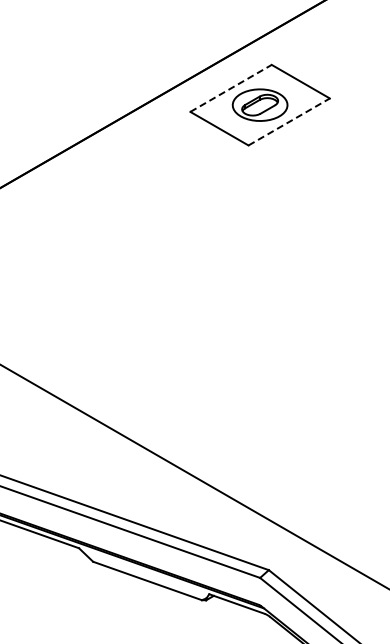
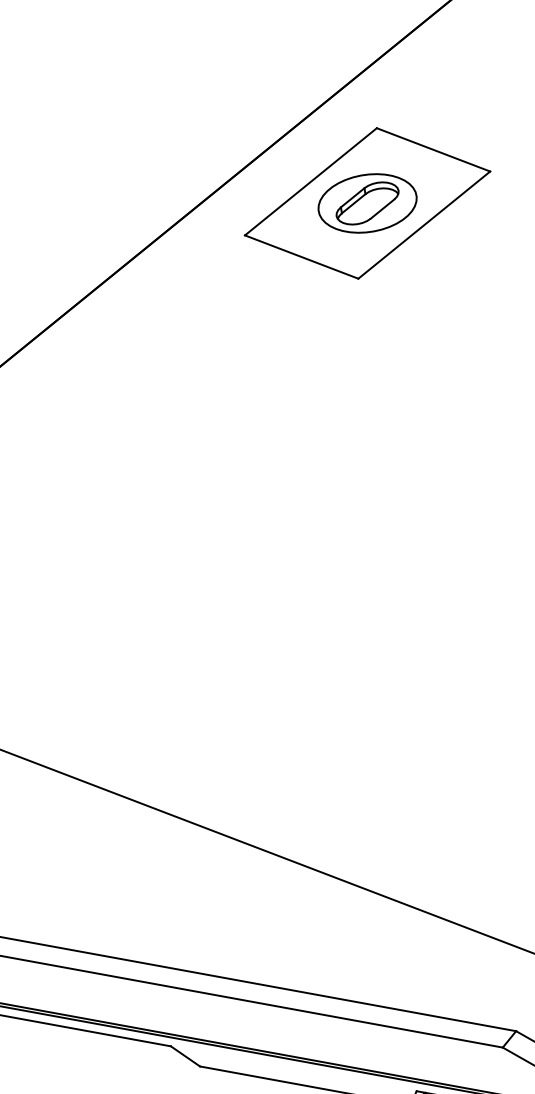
line: (231, 88) -> (311, 181), dashed -> solid
line: (289, 121) -> (424, 224), dashed -> solid

